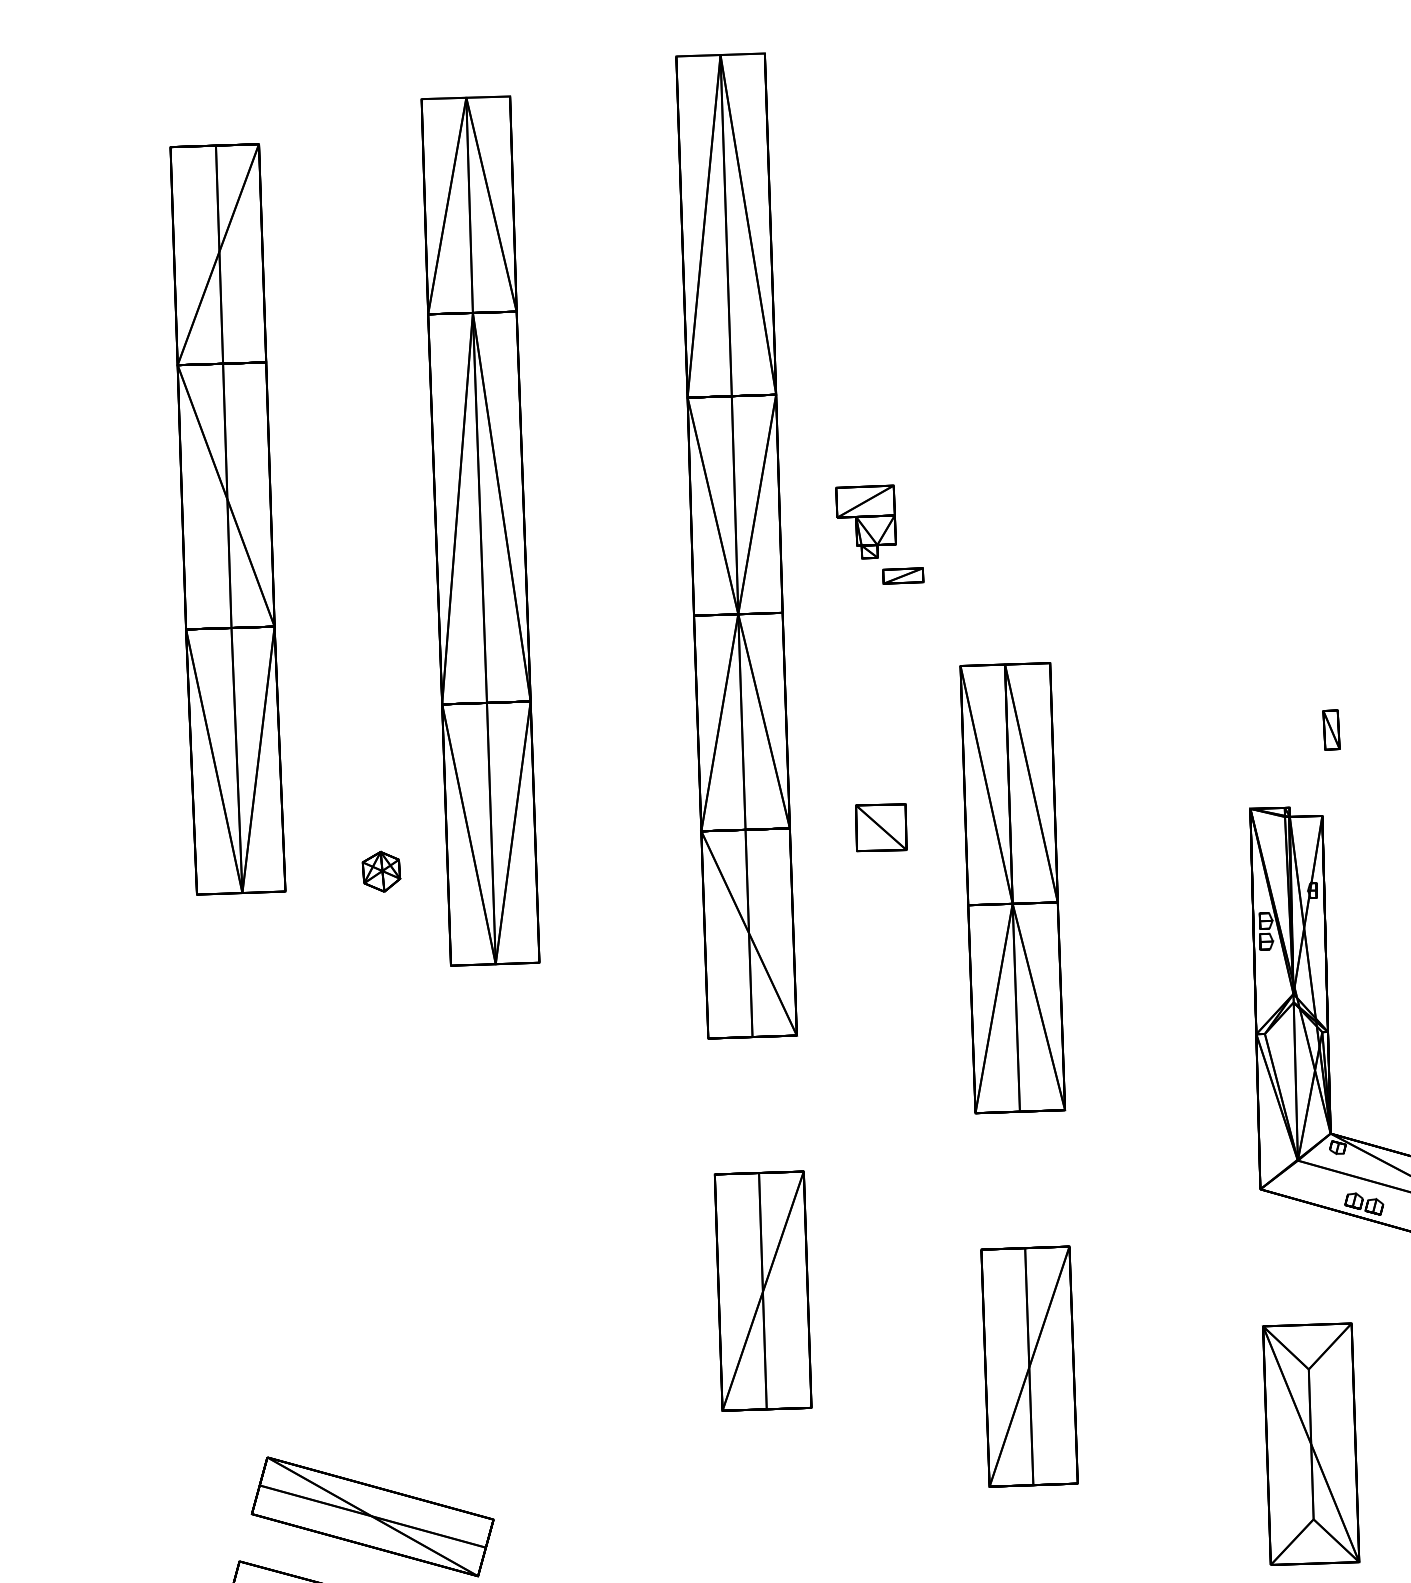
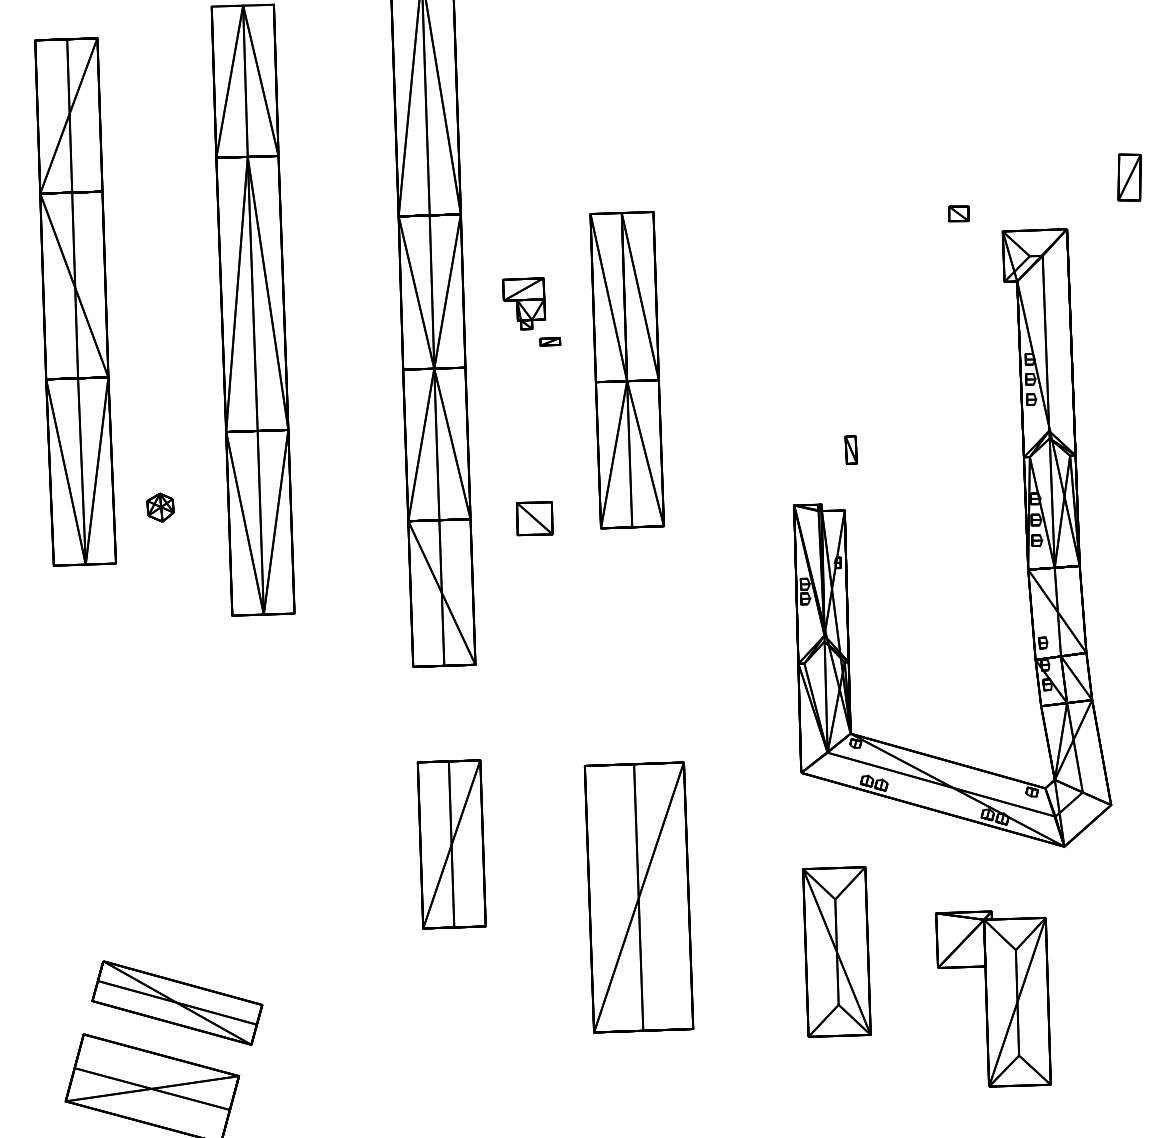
part: (903, 575) -> (550, 341), size x0.7
part: (381, 871) -> (160, 507), moved
part: (1011, 888) -> (626, 370), moved
part: (1028, 1366) -> (638, 897), size x1.6

